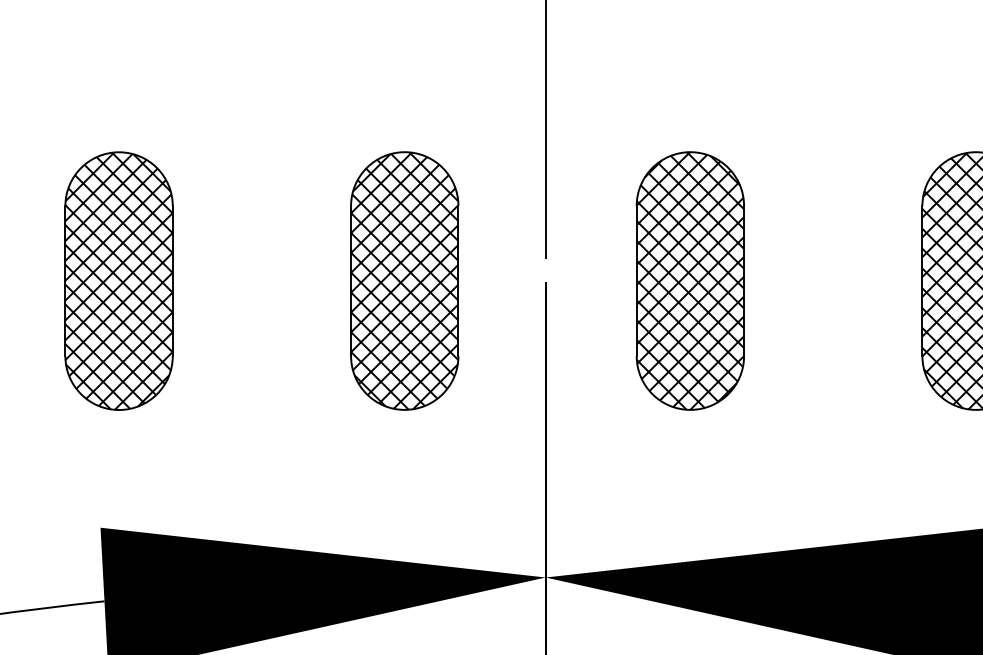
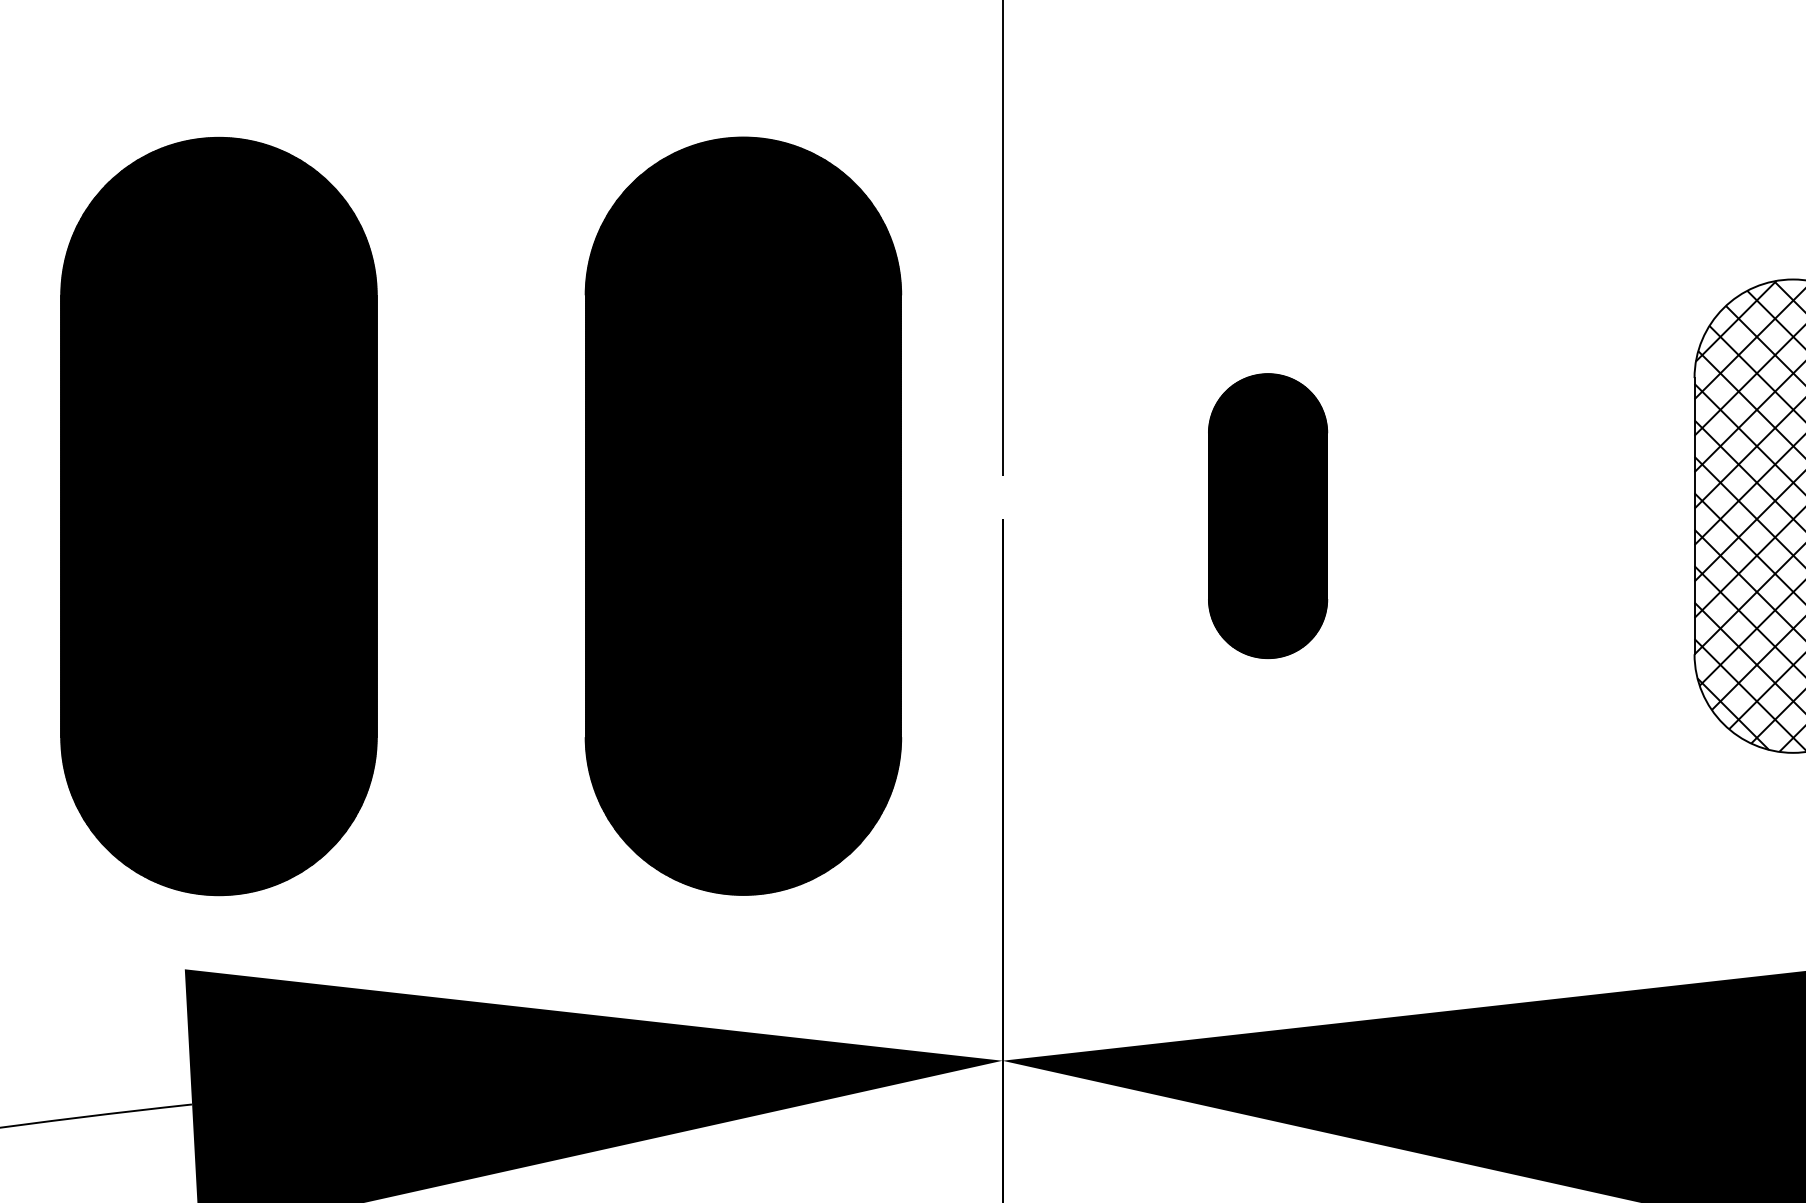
part: (118, 280) -> (217, 515), size x1.6
part: (404, 280) -> (743, 515), size x1.6
part: (689, 280) -> (1266, 515), size x0.6

